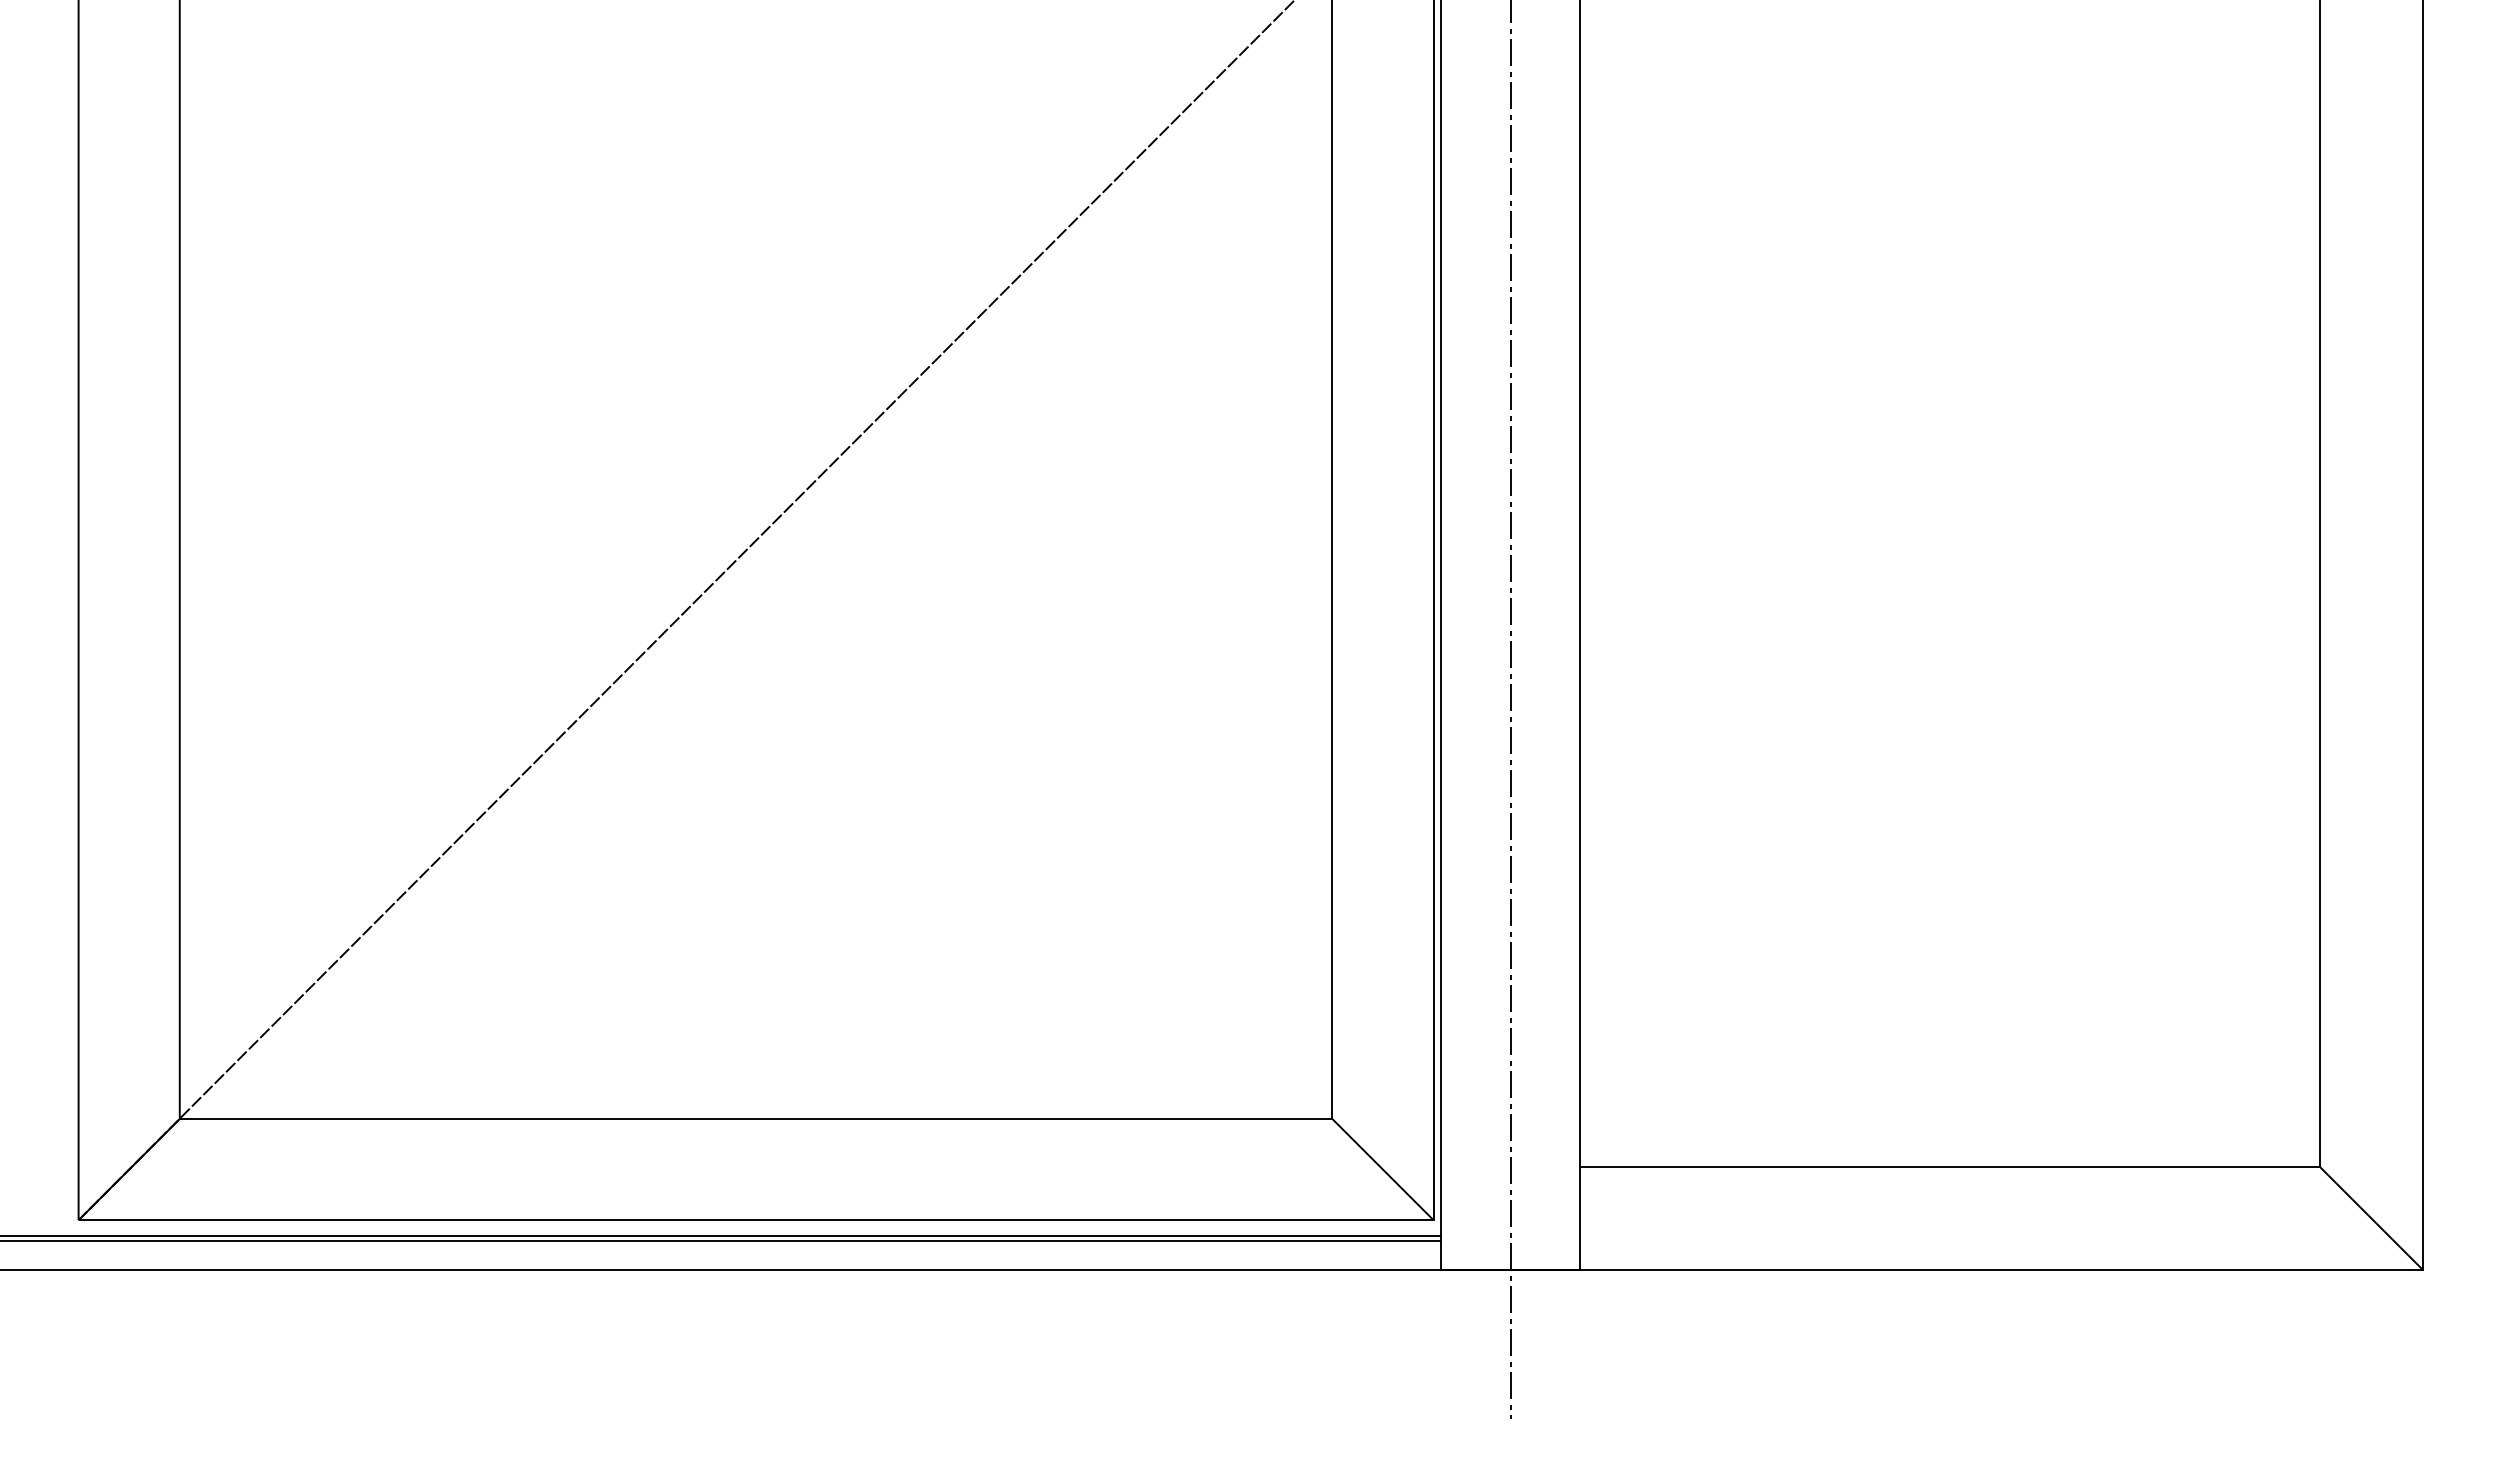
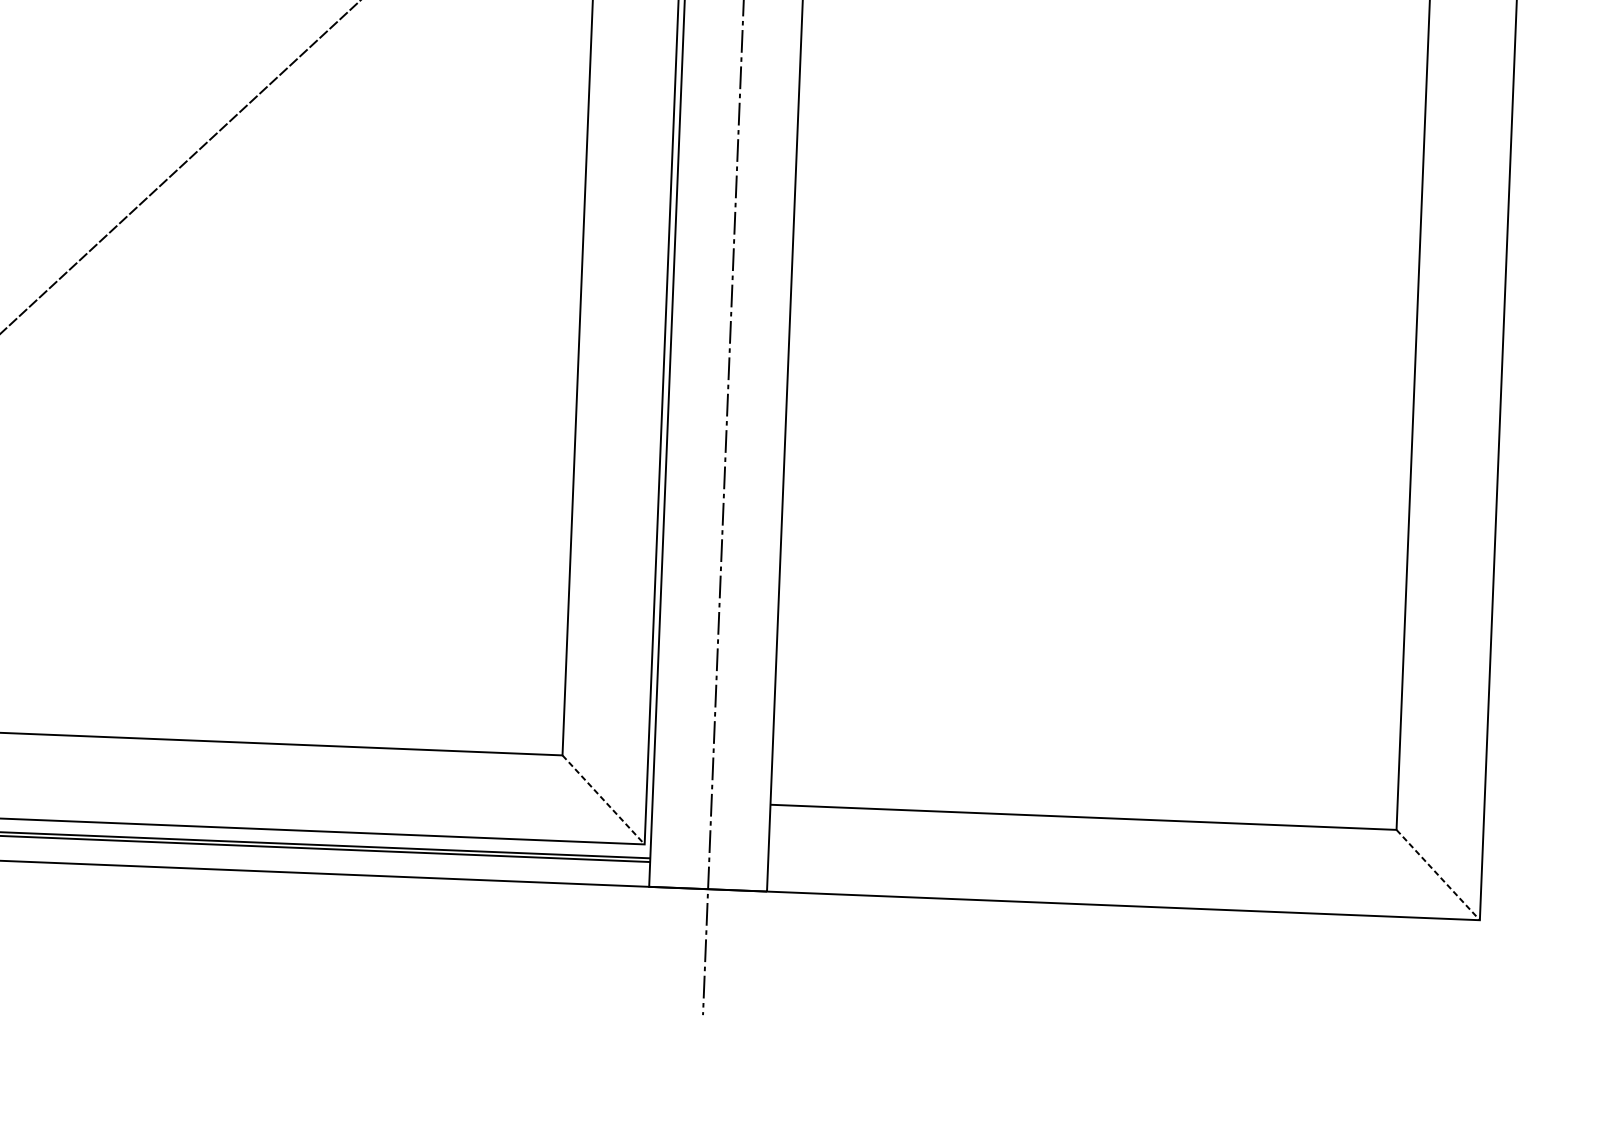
line: (1382, 1169) -> (603, 799), solid -> dashed
line: (2371, 1218) -> (1438, 874), solid -> dashed

